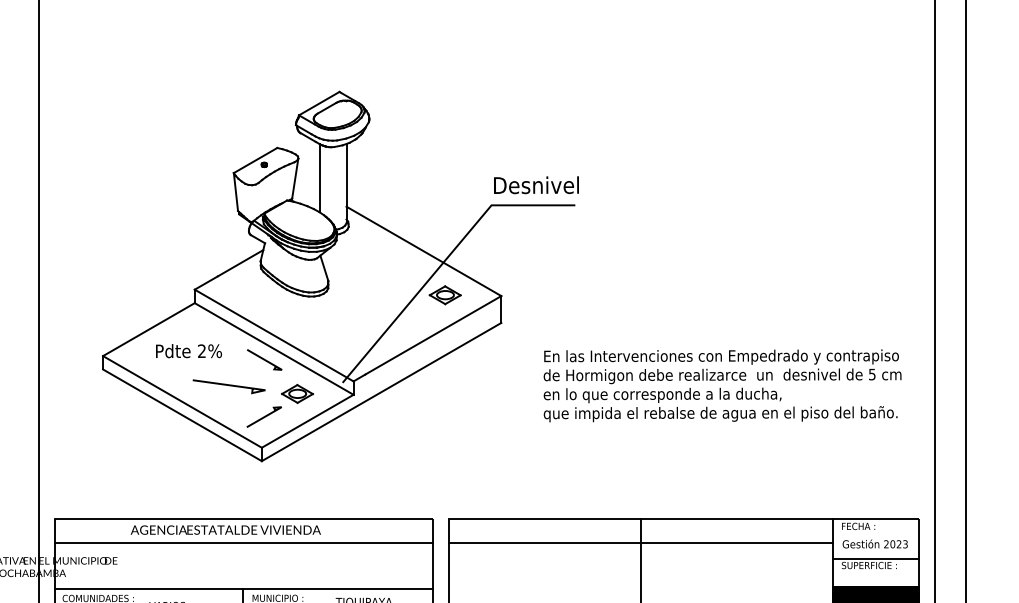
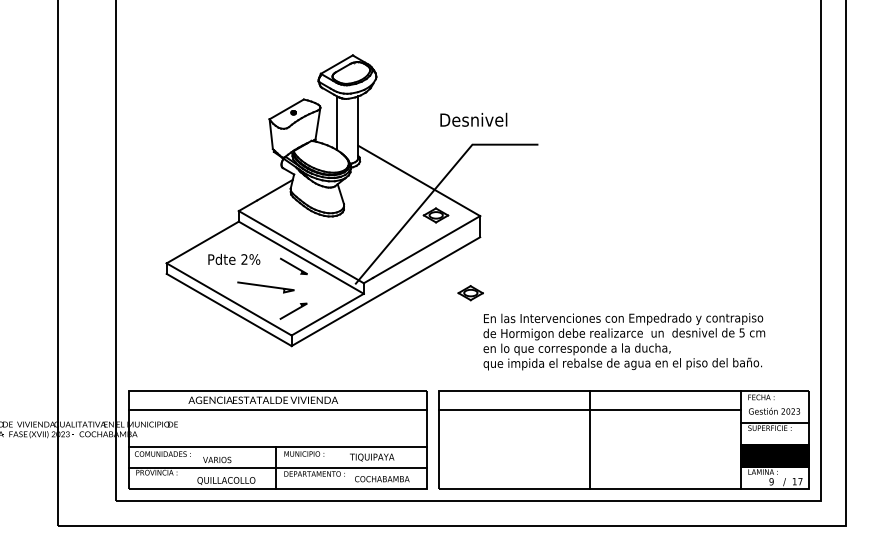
text: (536, 184) -> (473, 119), moved
text: (722, 385) -> (624, 341), moved
part: (297, 394) -> (470, 293), moved

